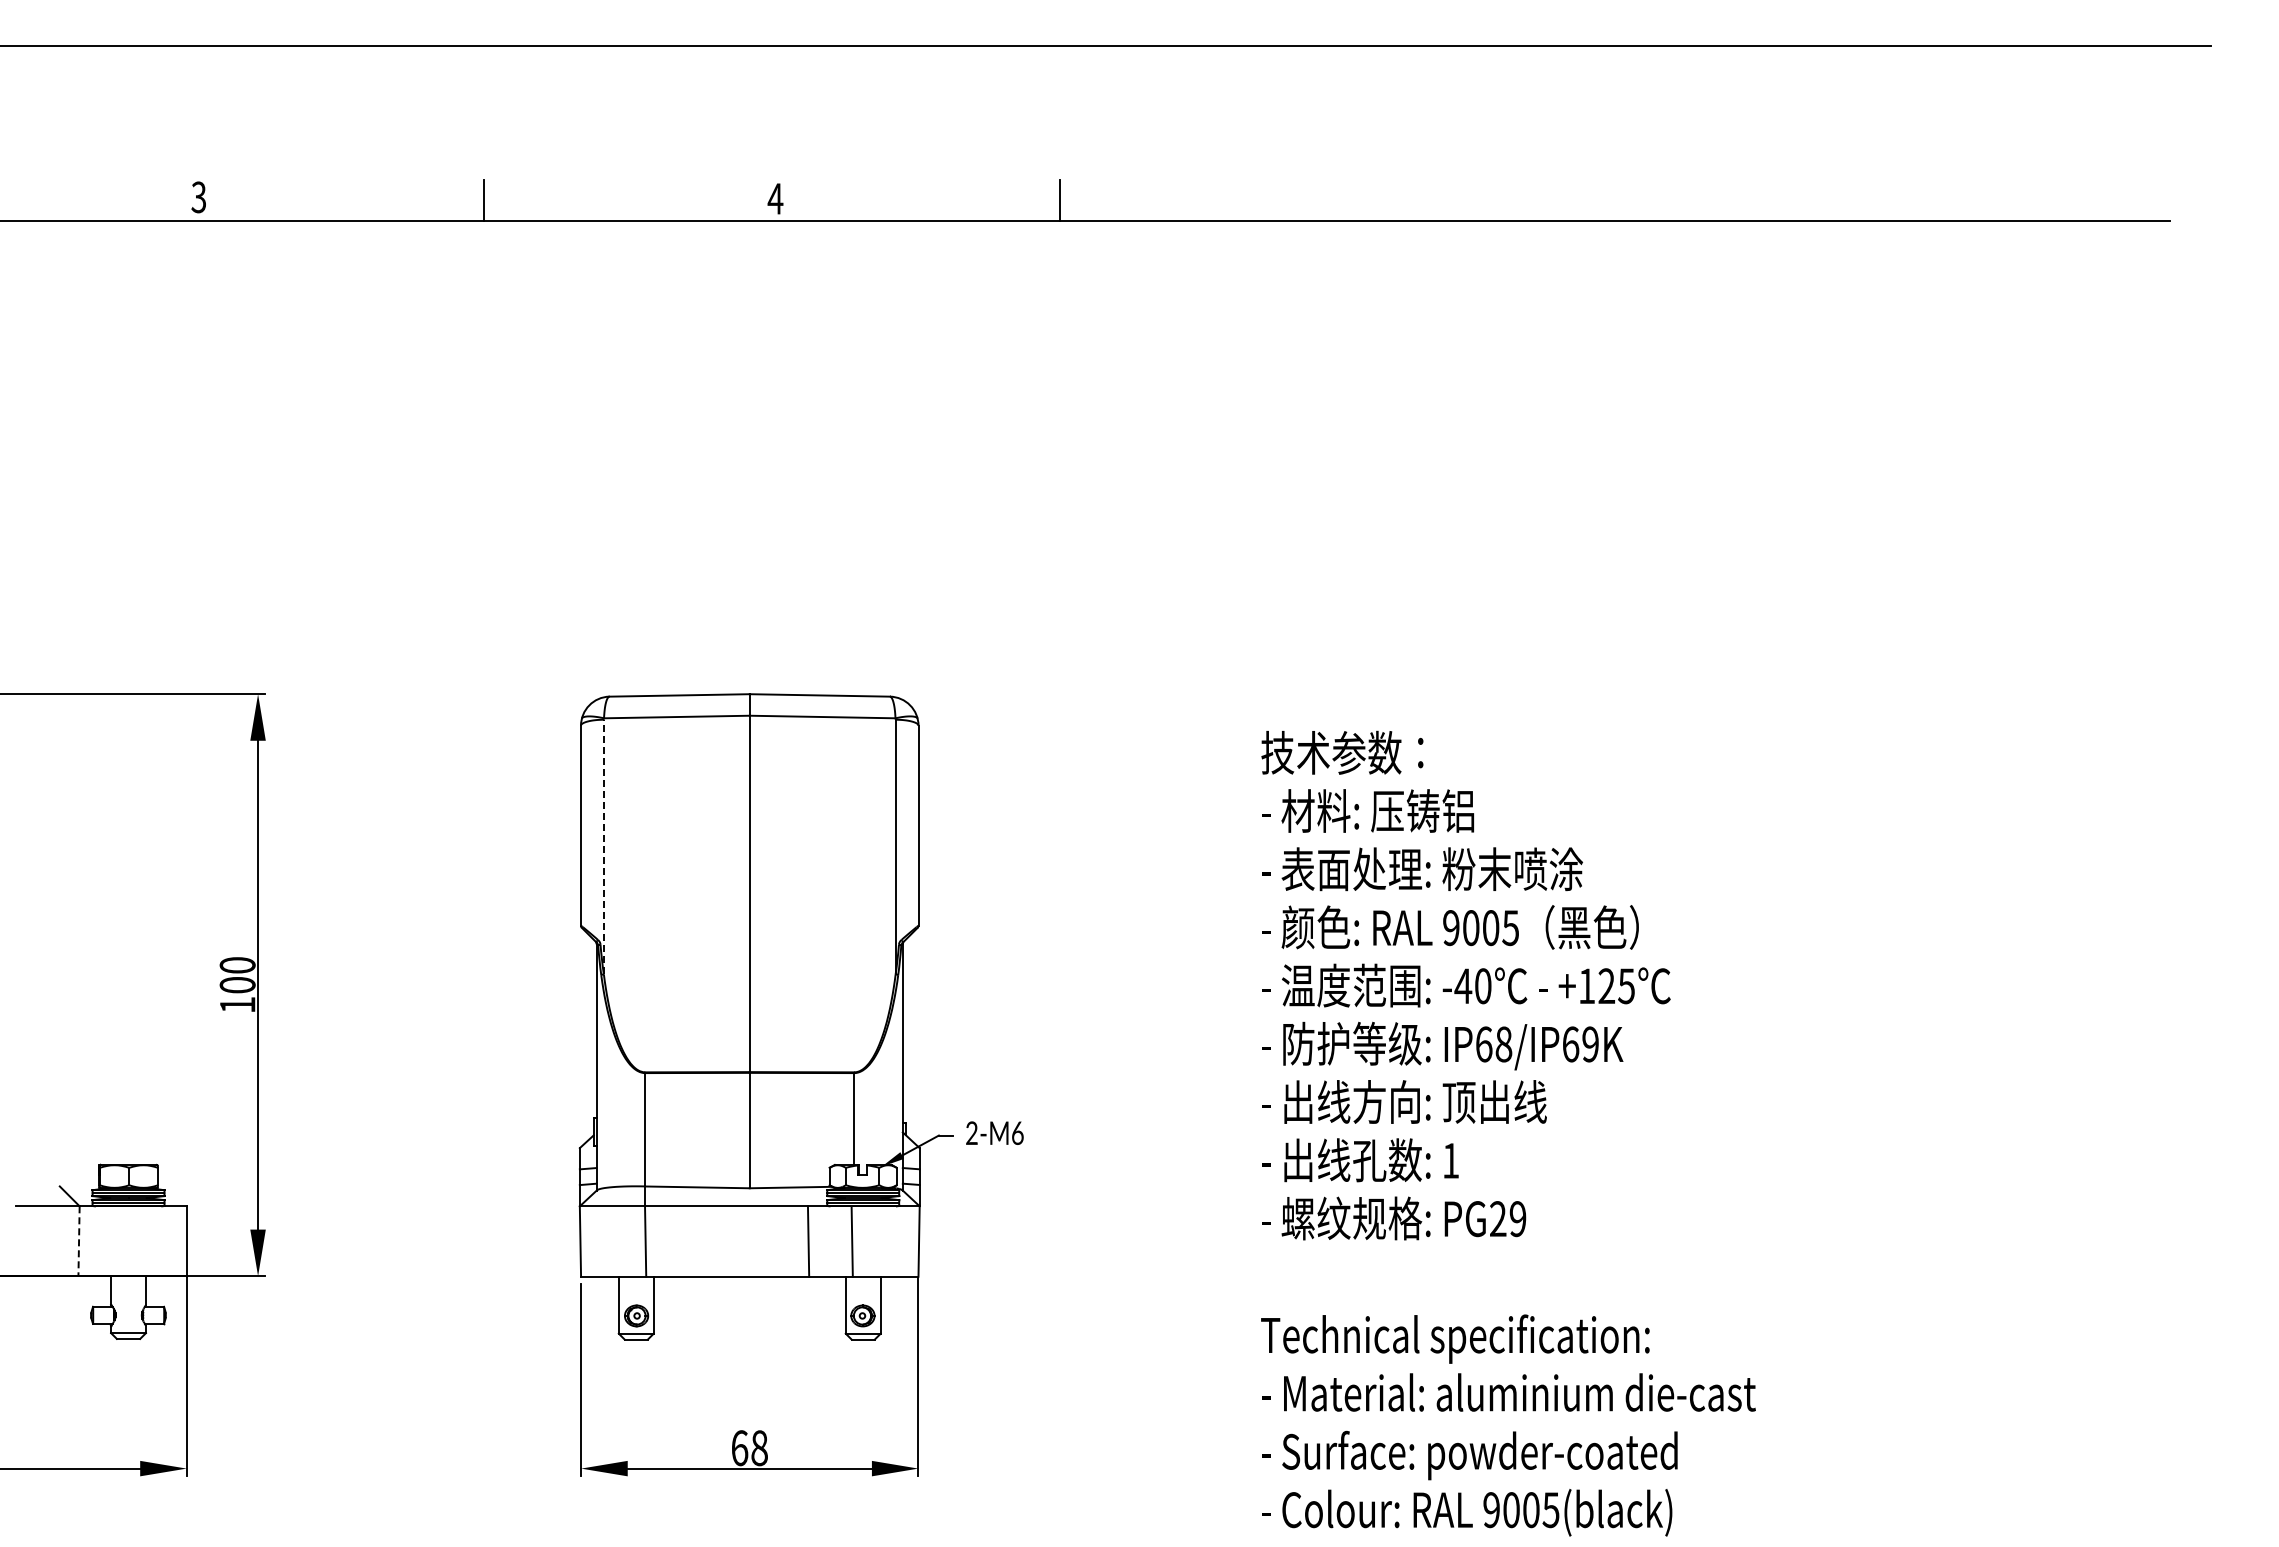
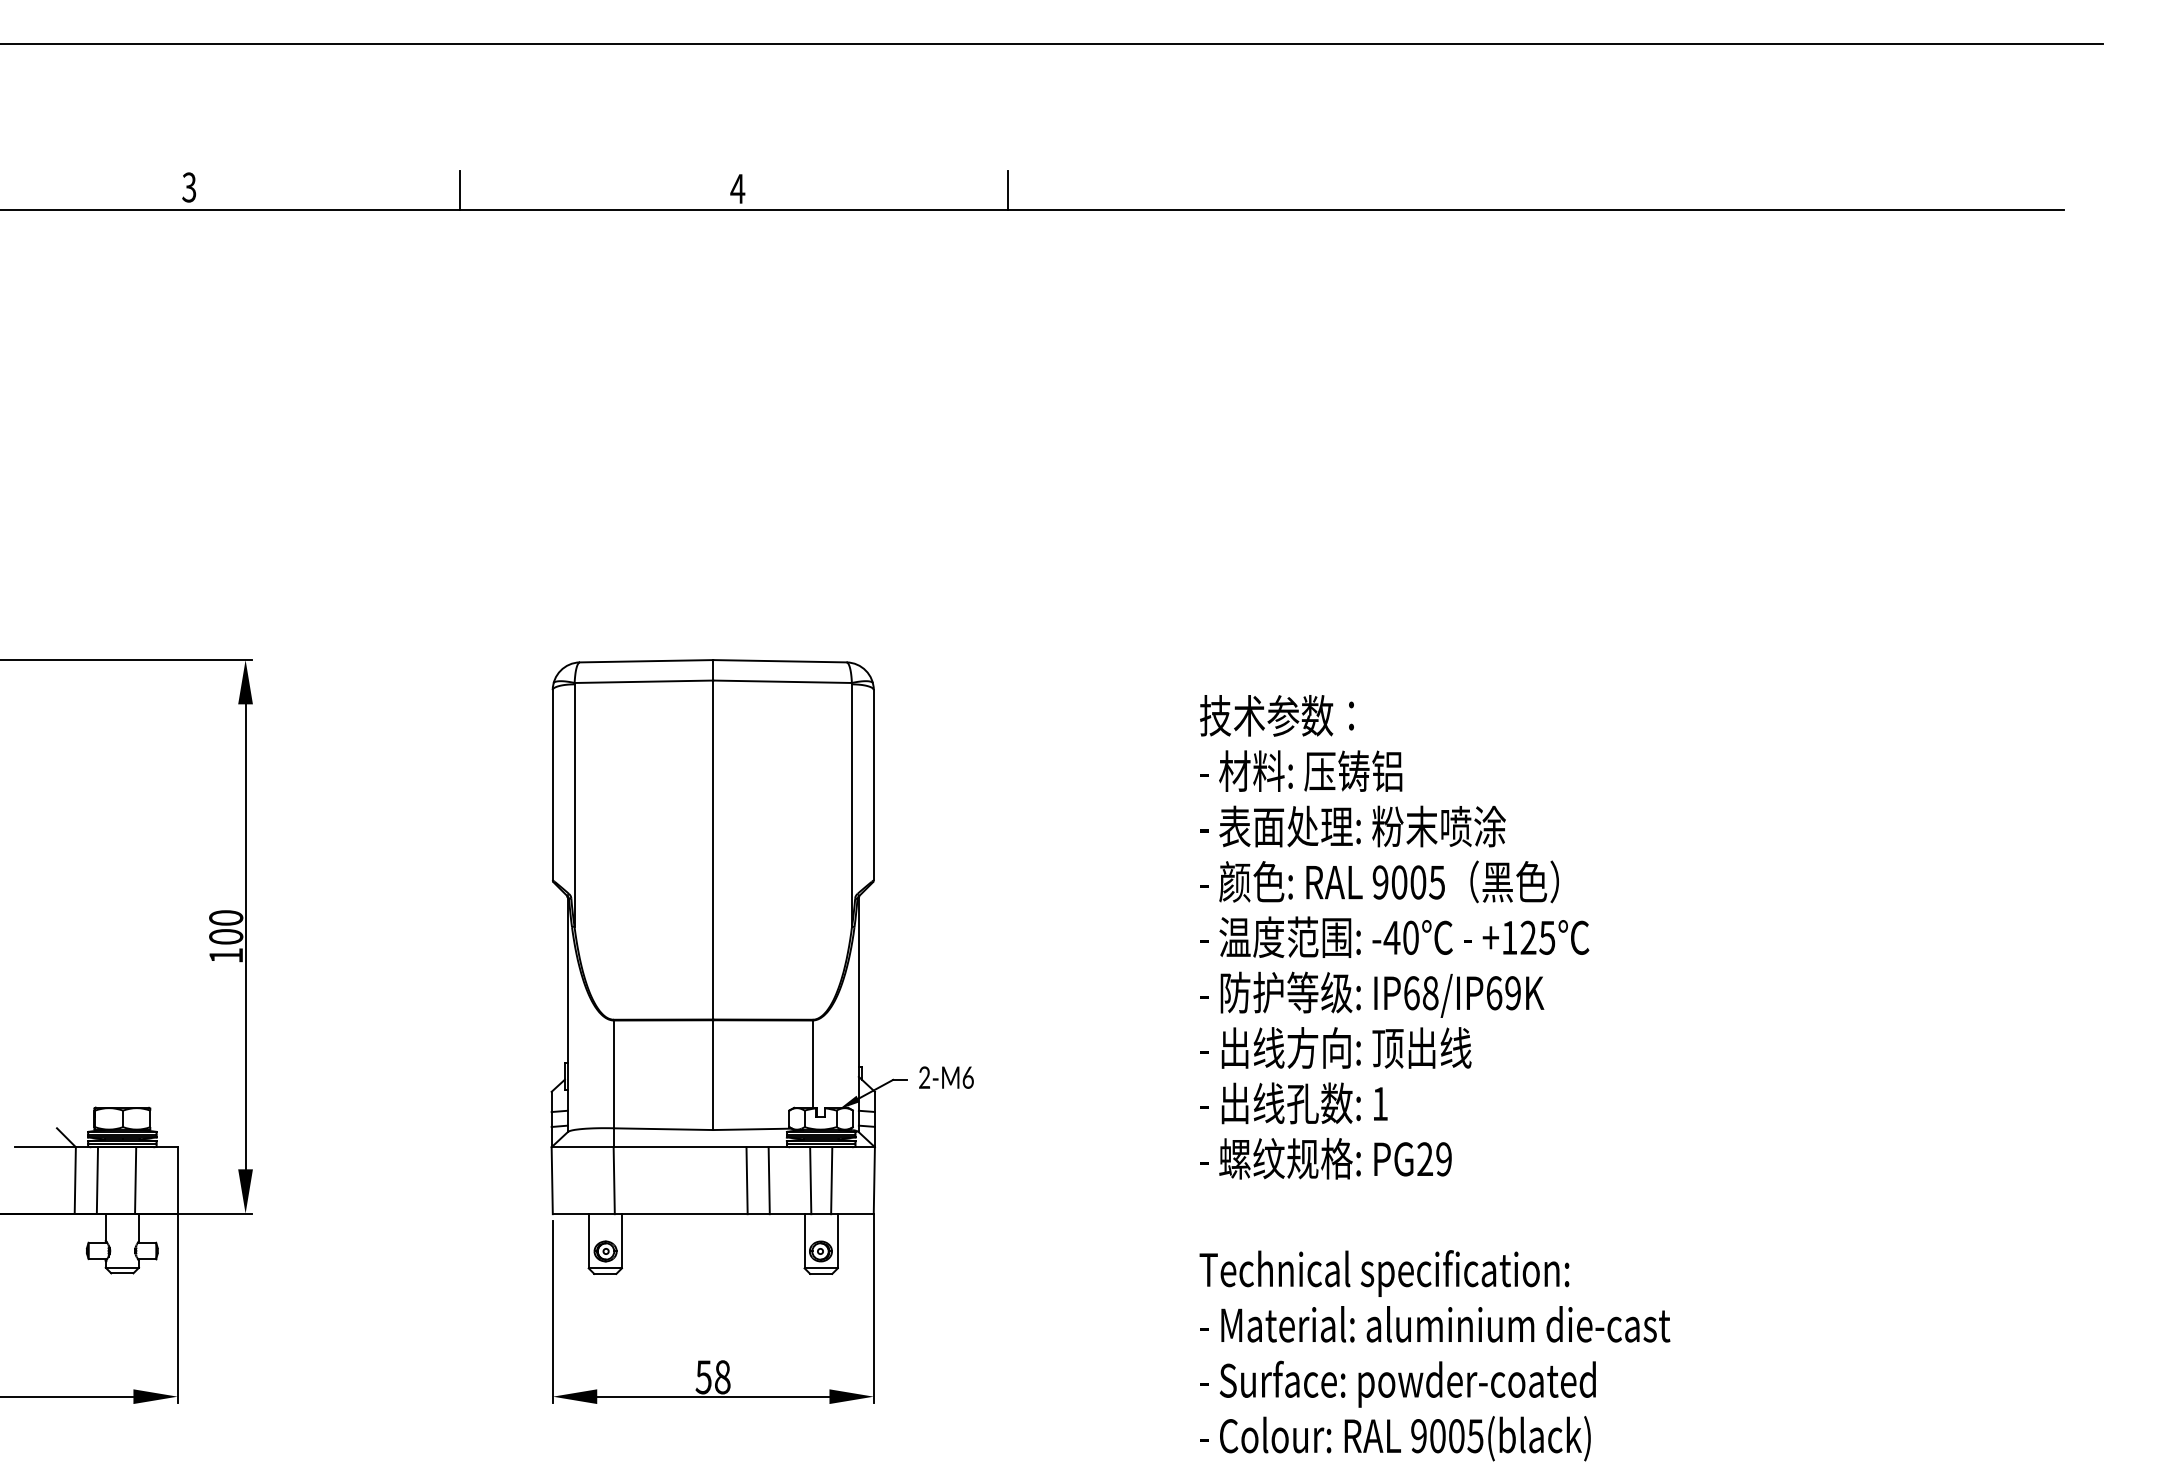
line: (603, 846) -> (574, 804), dashed -> solid
line: (79, 1241) -> (75, 1180), dashed -> solid
line: (101, 1241) -> (96, 1180), added
line: (142, 1241) -> (135, 1180), added
line: (784, 1241) -> (746, 1180), added
line: (873, 1241) -> (830, 1180), added
text: (739, 1448) -> (703, 1377), 68 -> 58

